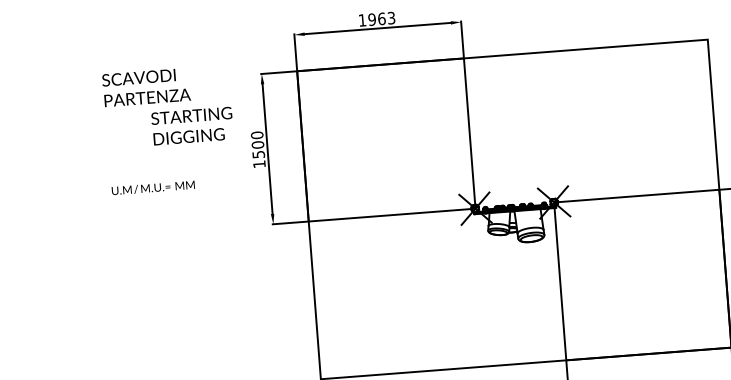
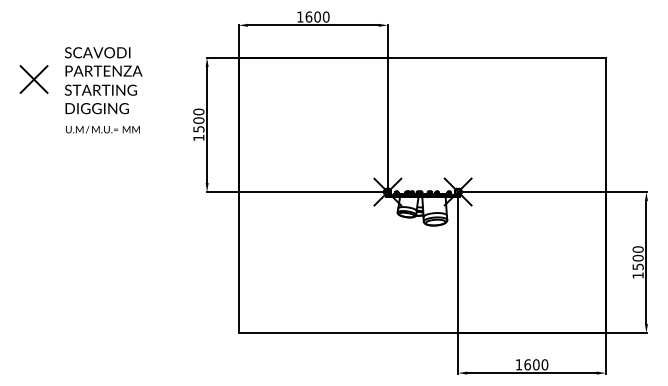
text: (381, 18) -> (317, 16), 1963 -> 1600
part: (69, 113) -> (33, 79), added
text: (191, 126) -> (100, 99), moved
text: (152, 187) -> (102, 129), moved

